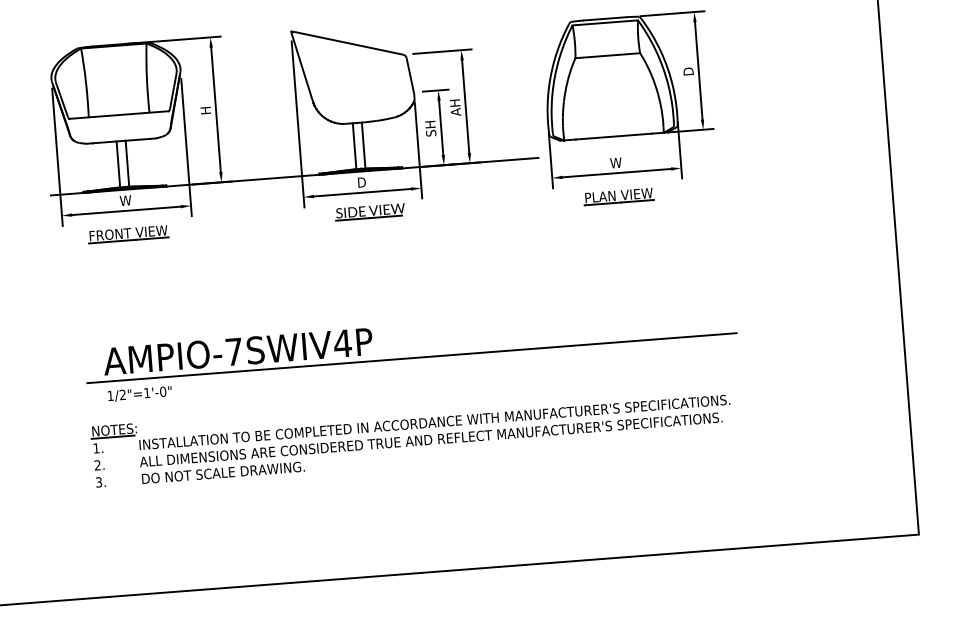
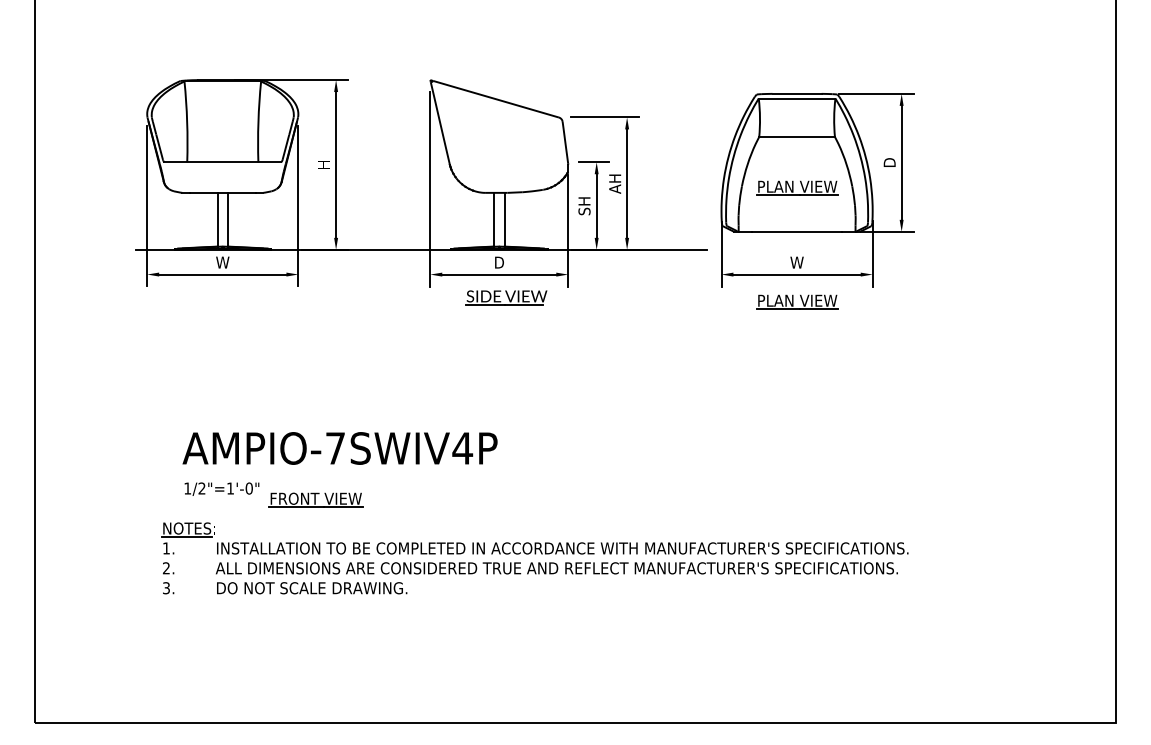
part: (611, 98) -> (797, 187), added
part: (128, 233) -> (315, 499), moved
line: (411, 358) -> (541, 471), removed

